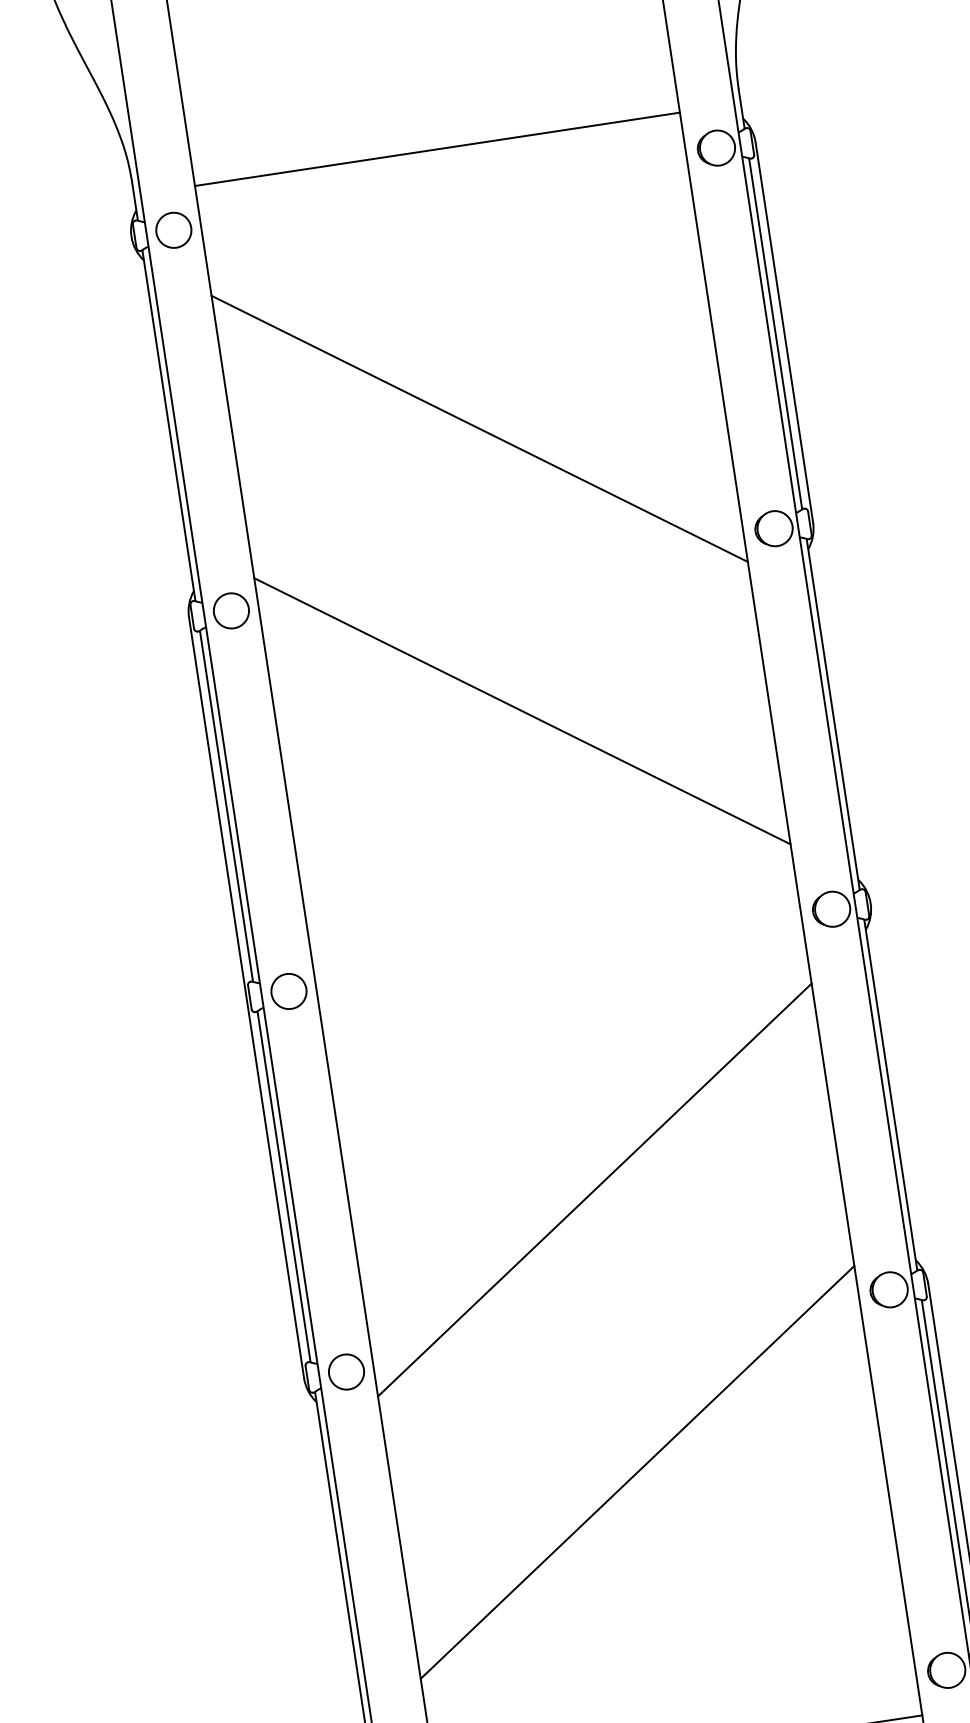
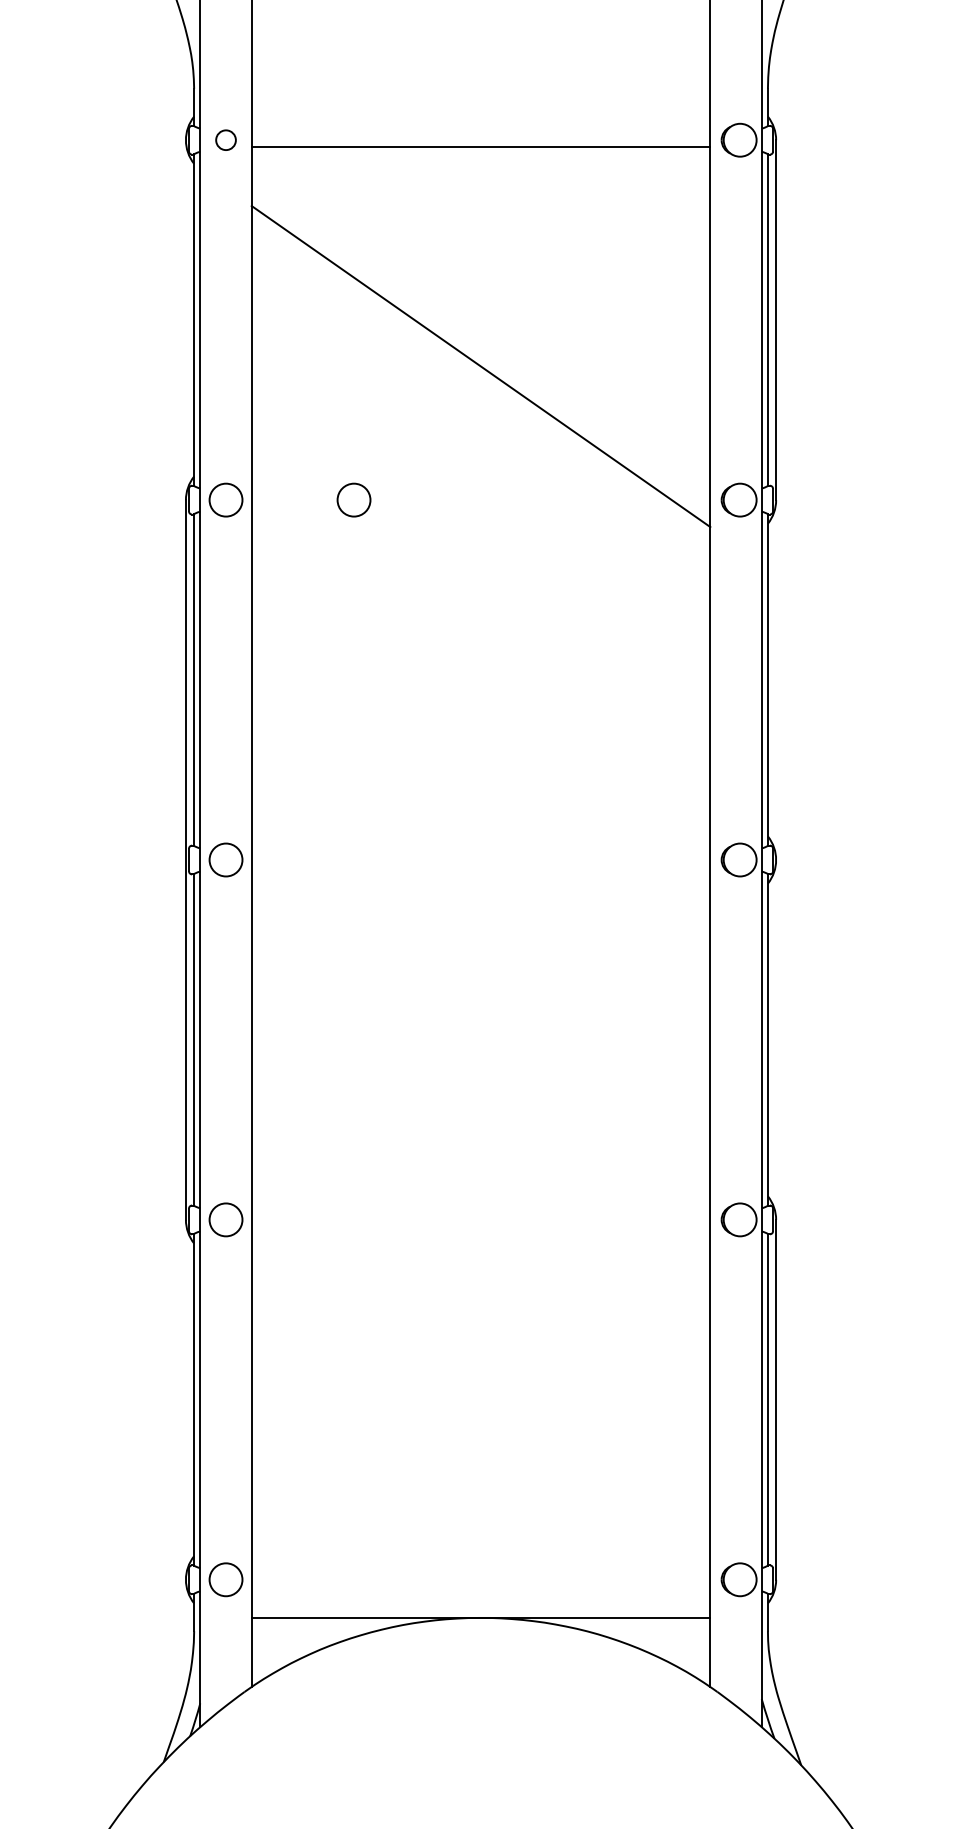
line: (436, 149) -> (480, 147), moved
circle: (173, 229) -> (225, 139), size x0.6
circle: (366, 589) -> (353, 499), added
line: (521, 711) -> (480, 633), removed
line: (594, 1189) -> (480, 1085), removed
line: (636, 1471) -> (480, 1352), removed

